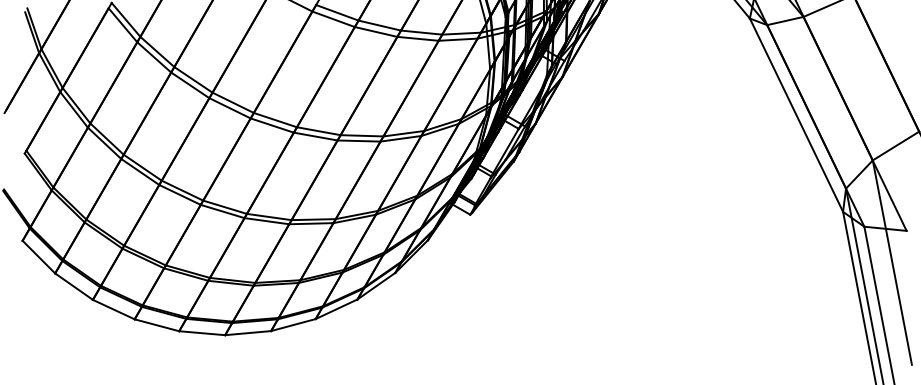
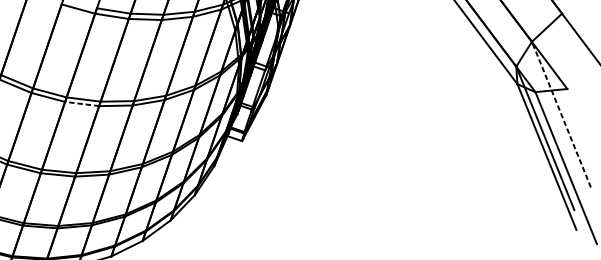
line: (272, 125) -> (82, 103), solid -> dashed
line: (892, 262) -> (561, 114), solid -> dashed

